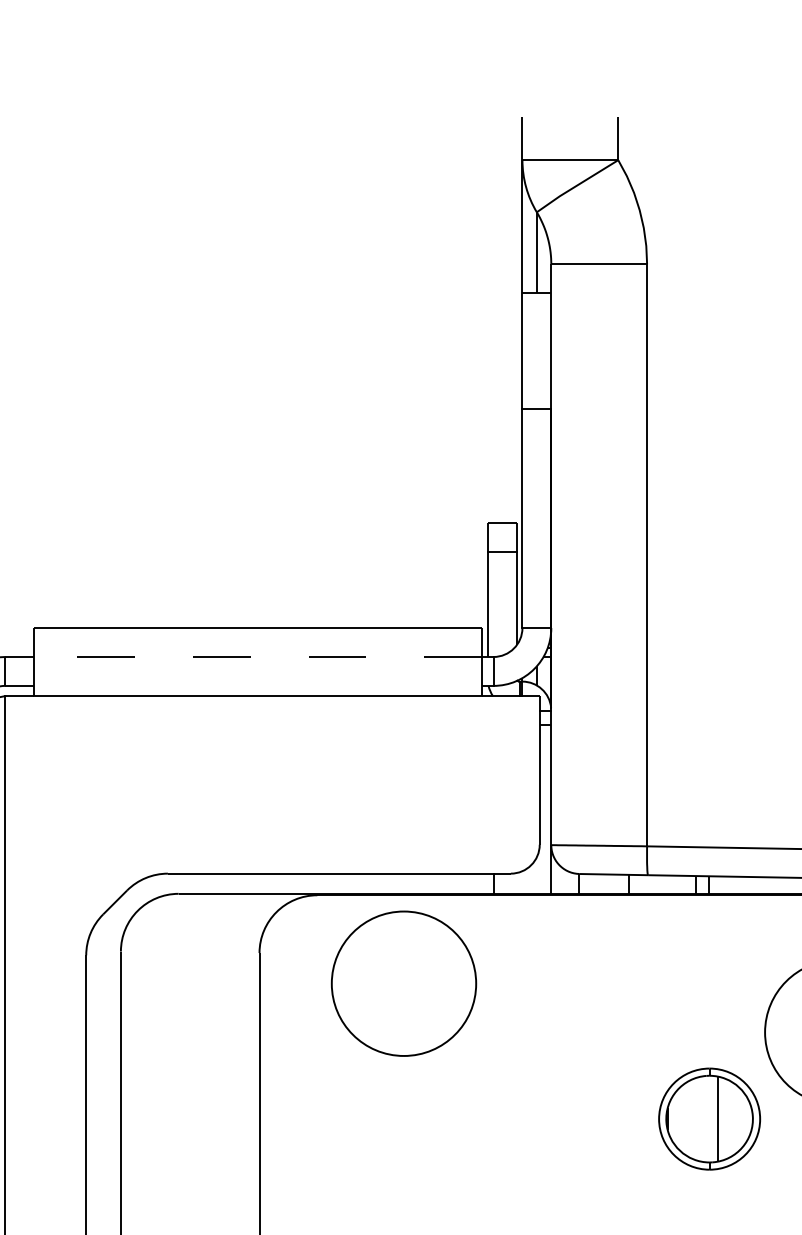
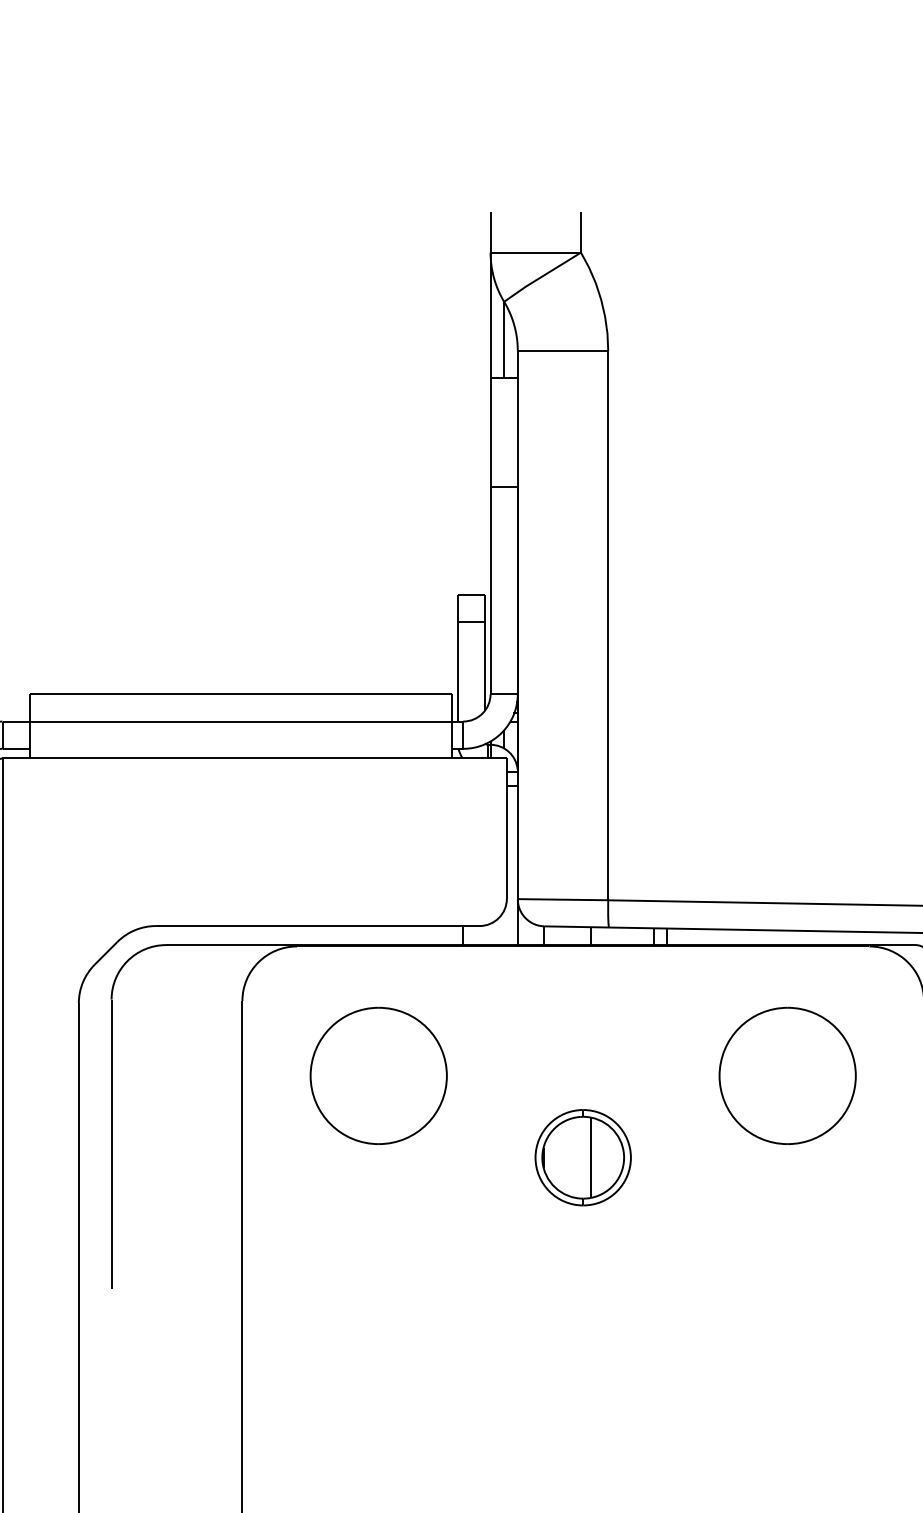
line: (257, 656) -> (240, 721), dashed -> solid
part: (403, 983) -> (378, 1075), moved
part: (708, 1118) -> (582, 1157), moved

